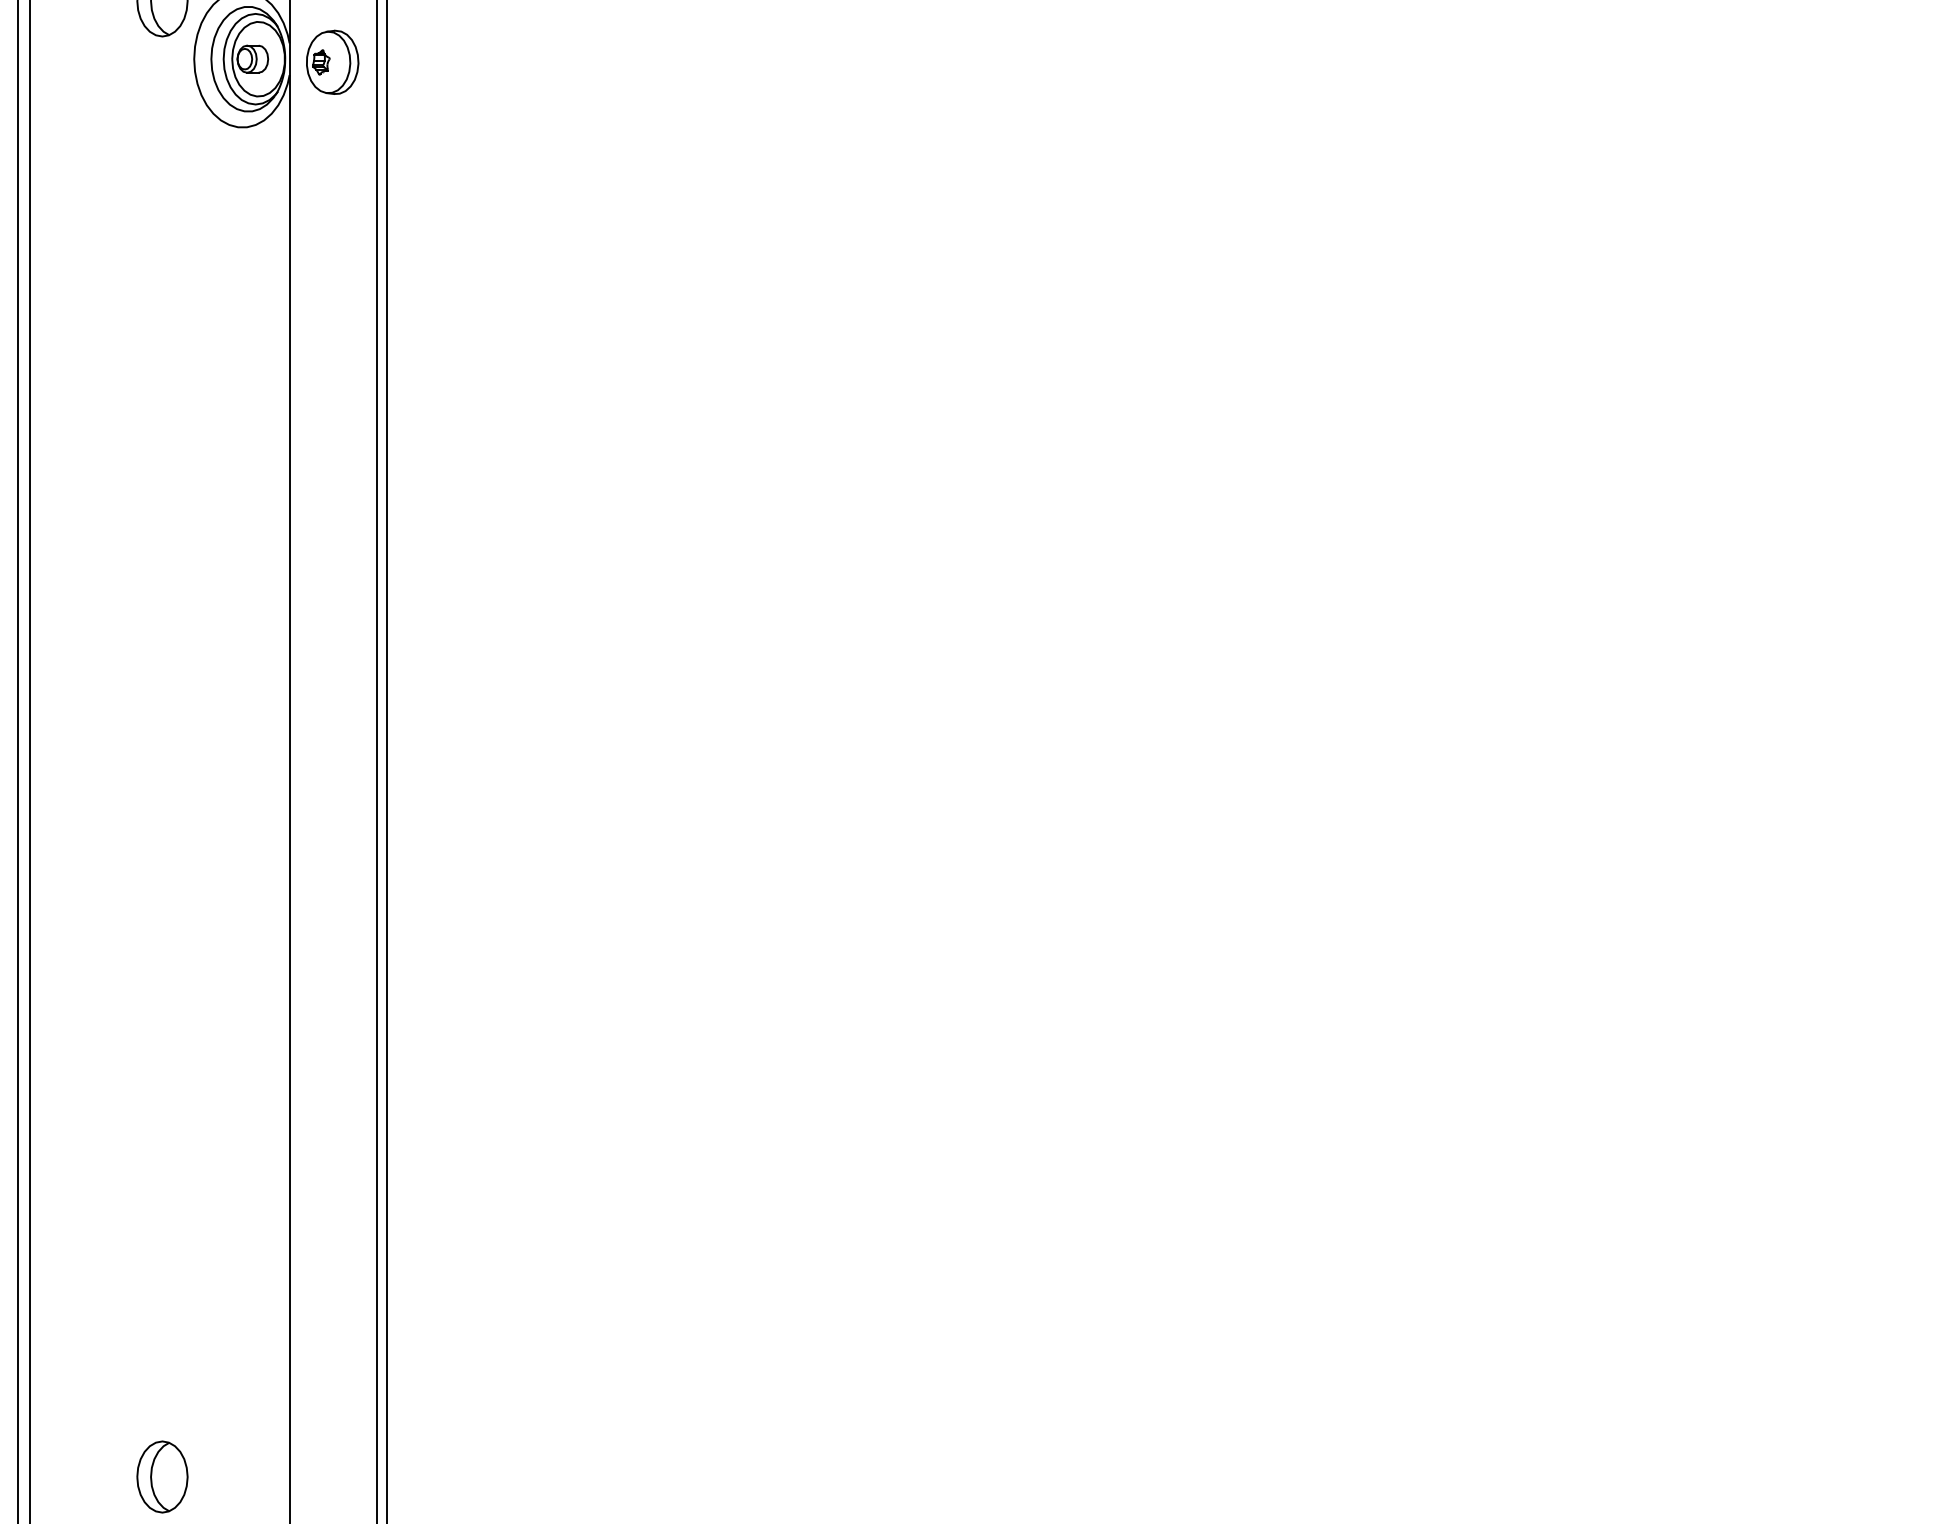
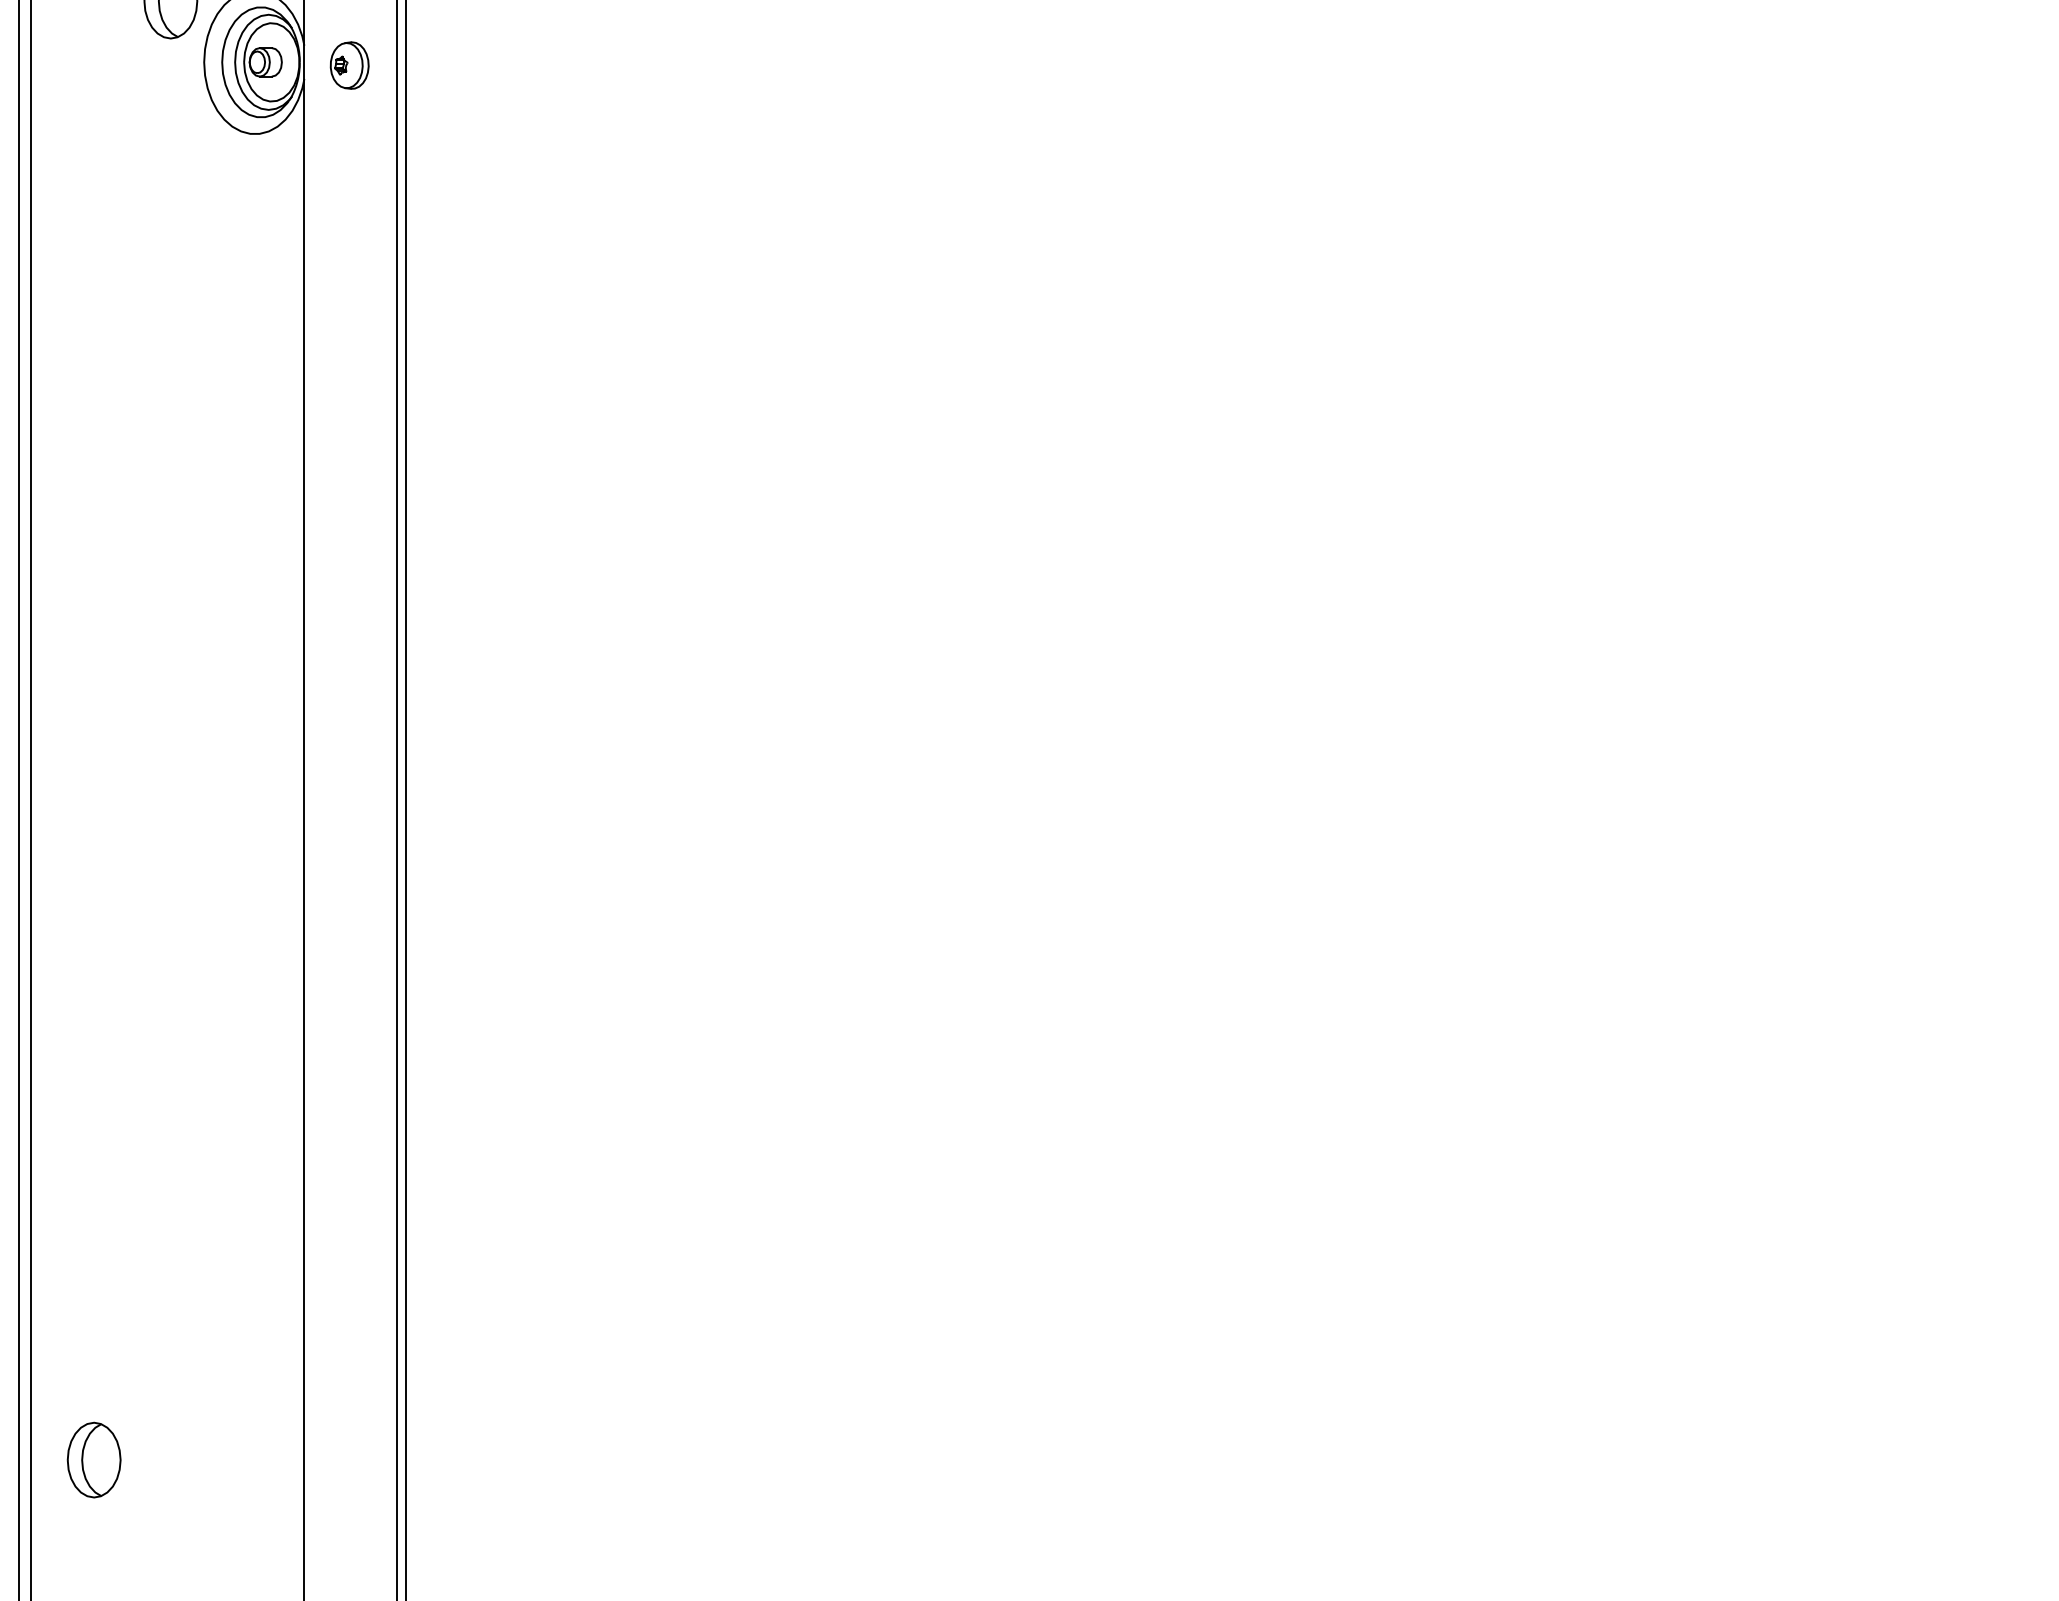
part: (332, 61) -> (349, 64), size x0.7
part: (162, 1476) -> (94, 1459), moved

